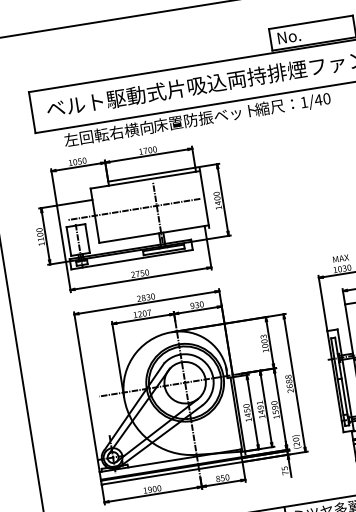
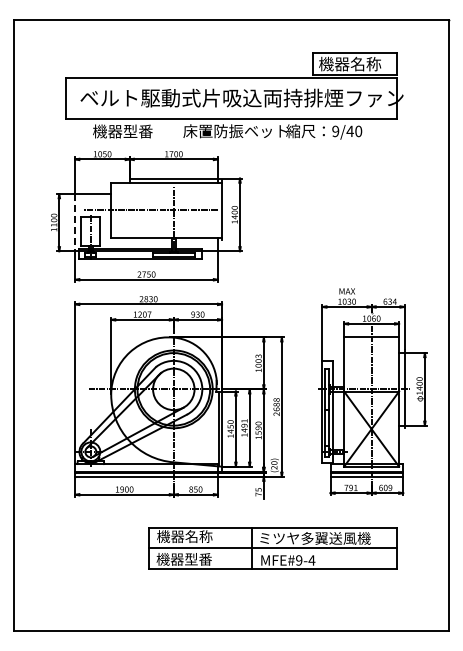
text: (308, 33) -> (350, 63), No. -> 機器名称
text: (304, 102) -> (335, 131), 1/40 -> 9/40
text: (108, 133) -> (137, 131), 左回転右横向 -> 機器型番
line: (61, 233) -> (75, 222), solid -> dashed

